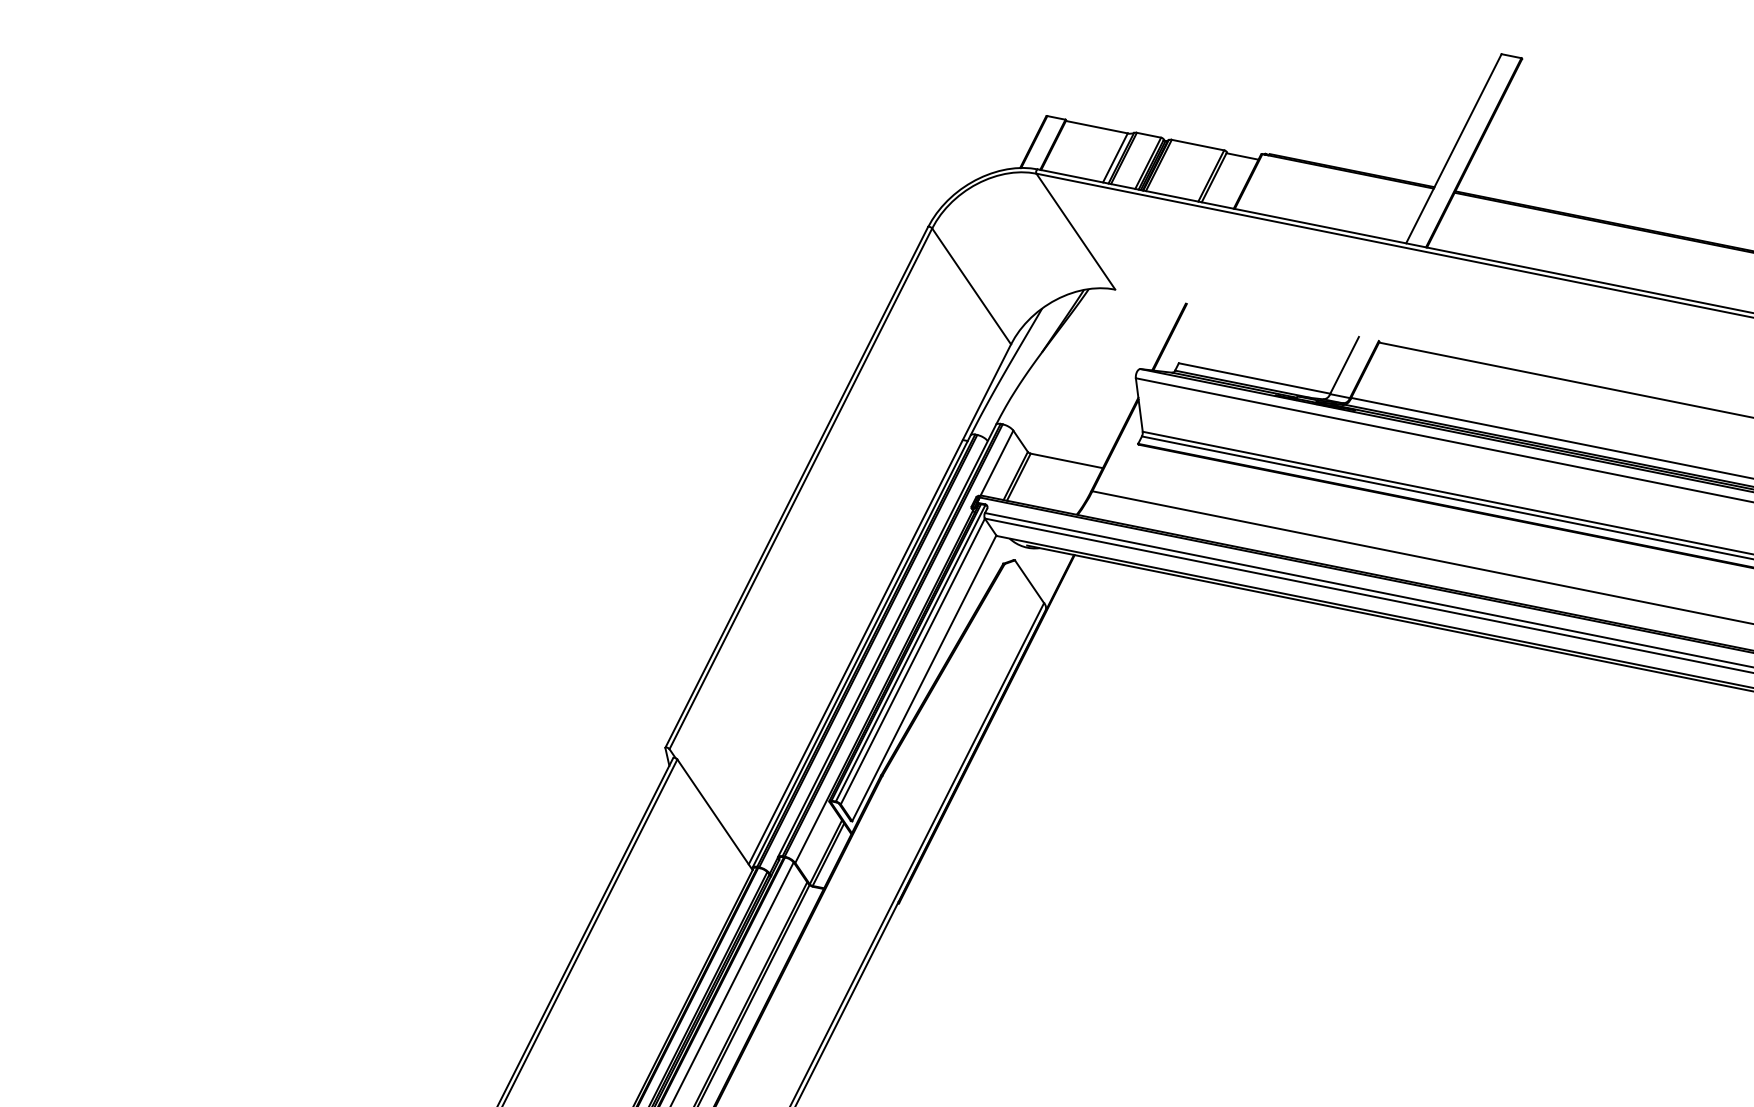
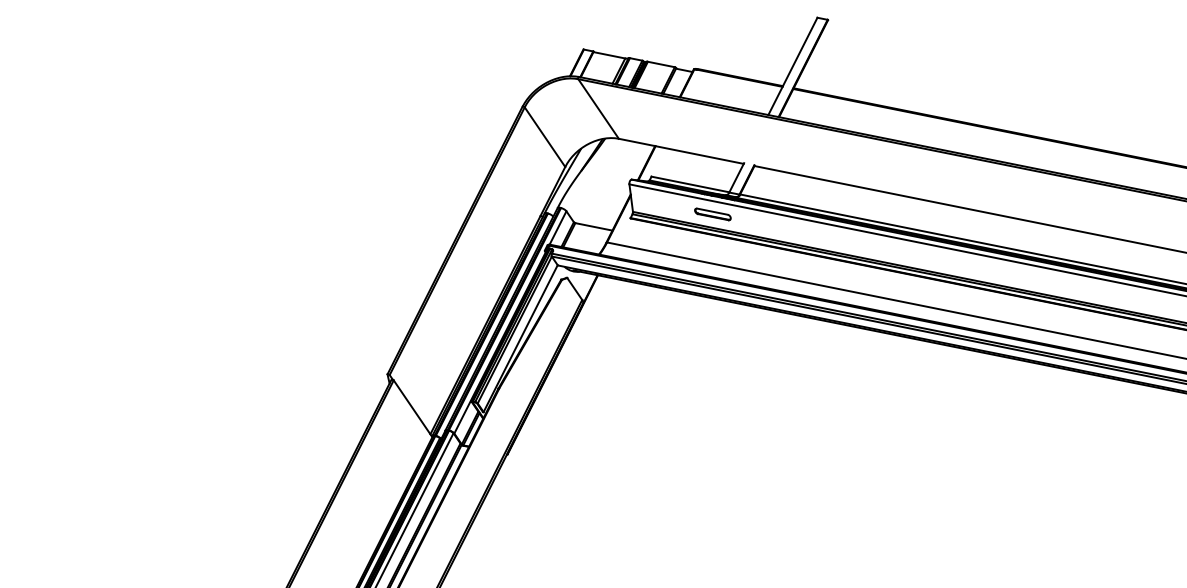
line: (1235, 312) -> (680, 150), added
part: (1297, 436) -> (712, 214), added

